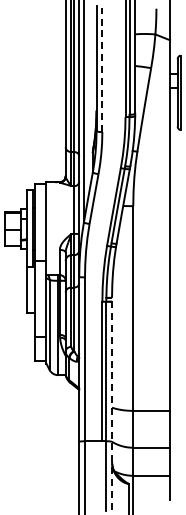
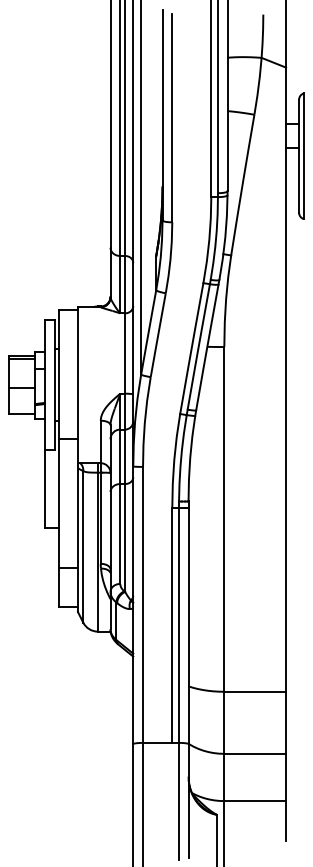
line: (102, 70) -> (172, 118), dashed -> solid
line: (112, 403) -> (189, 679), dashed -> solid

